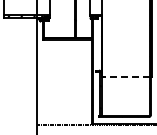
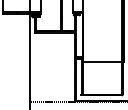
line: (126, 76) -> (103, 62), dashed -> solid

